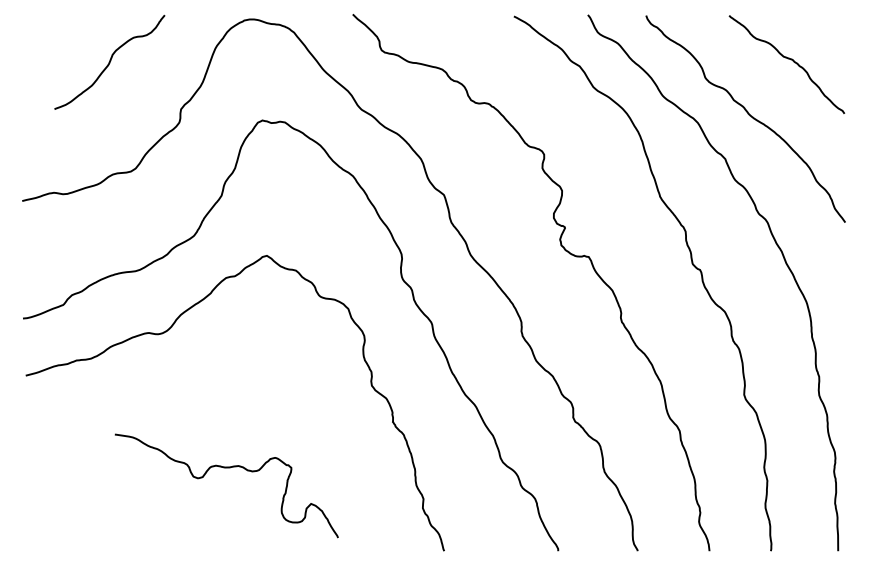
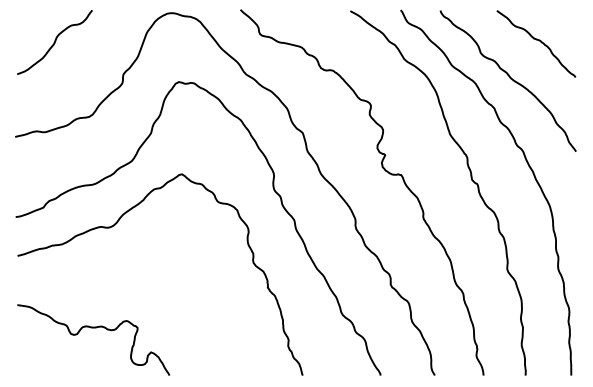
curve: (109, 62) -> (54, 42), moved
curve: (226, 468) -> (93, 328), moved

